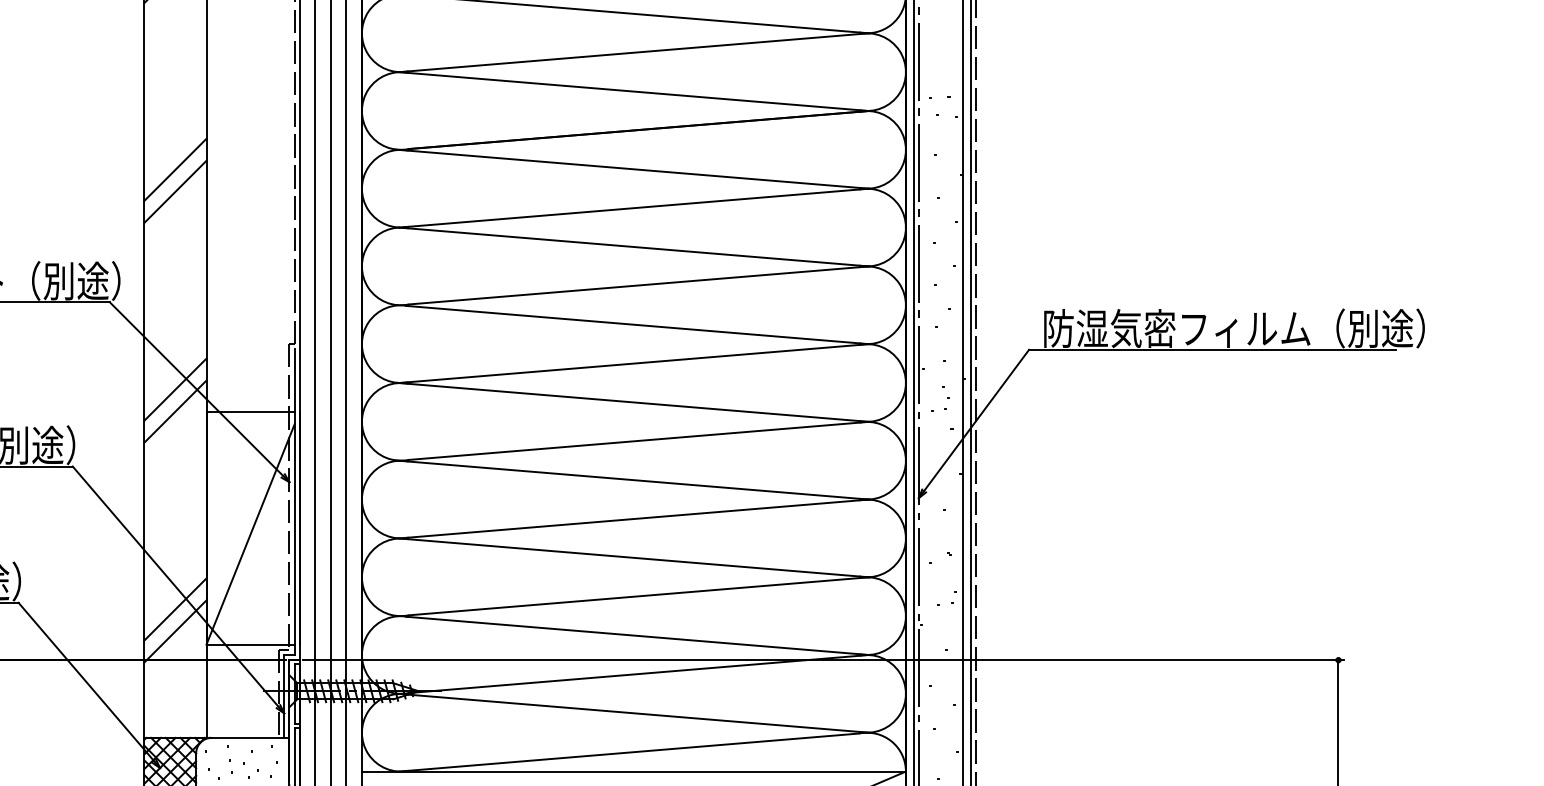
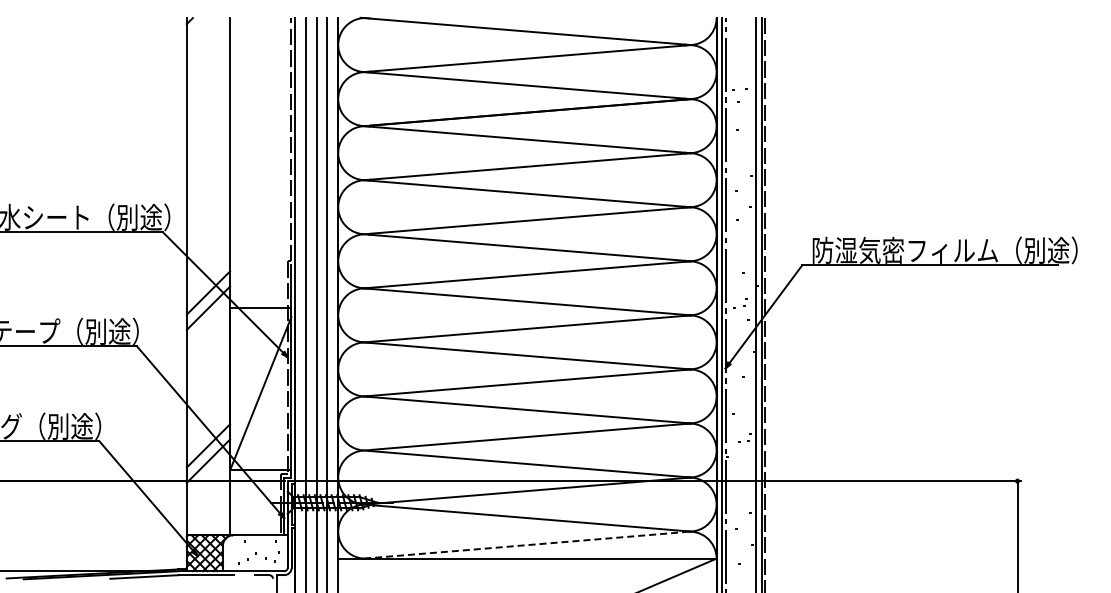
line: (175, 169) -> (208, 139), removed
line: (175, 192) -> (208, 155), removed
line: (629, 752) -> (524, 545), solid -> dashed

